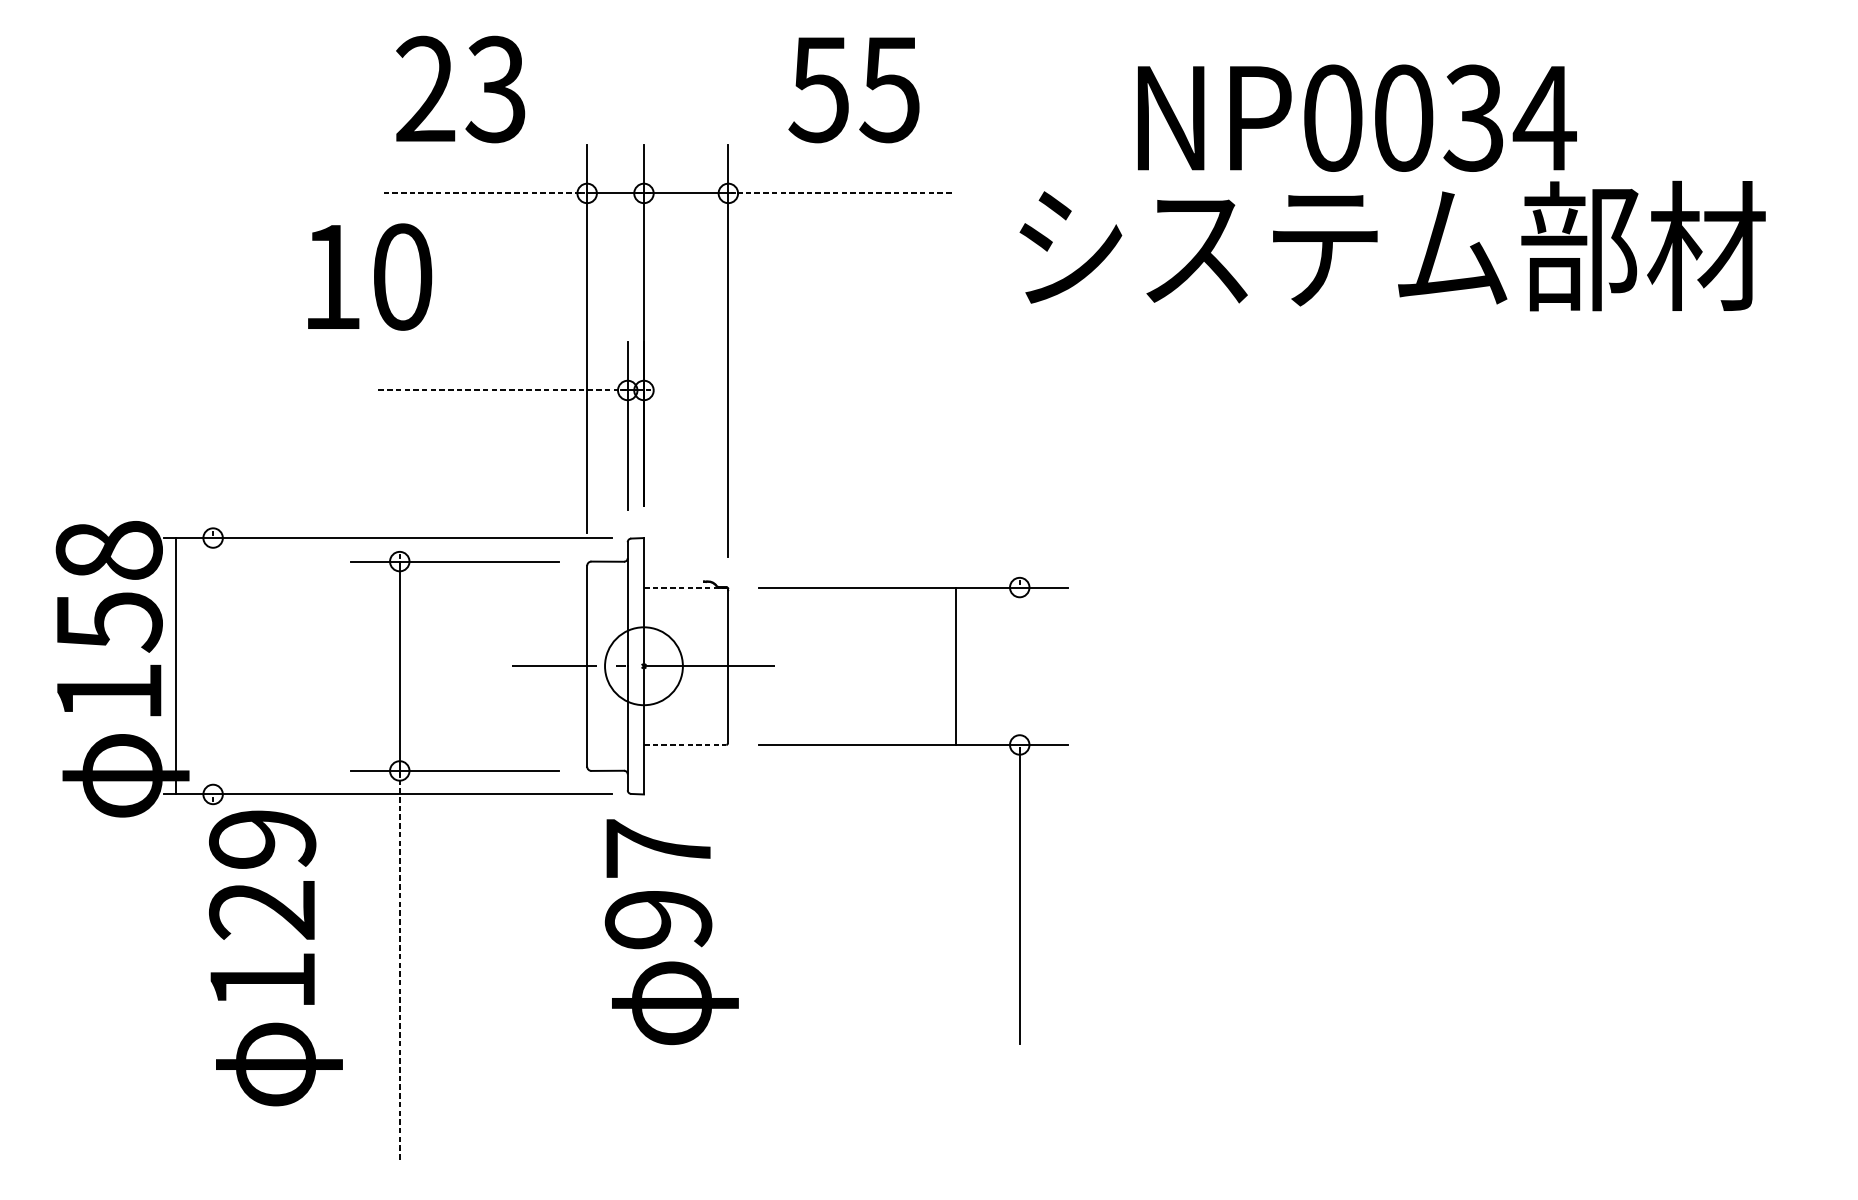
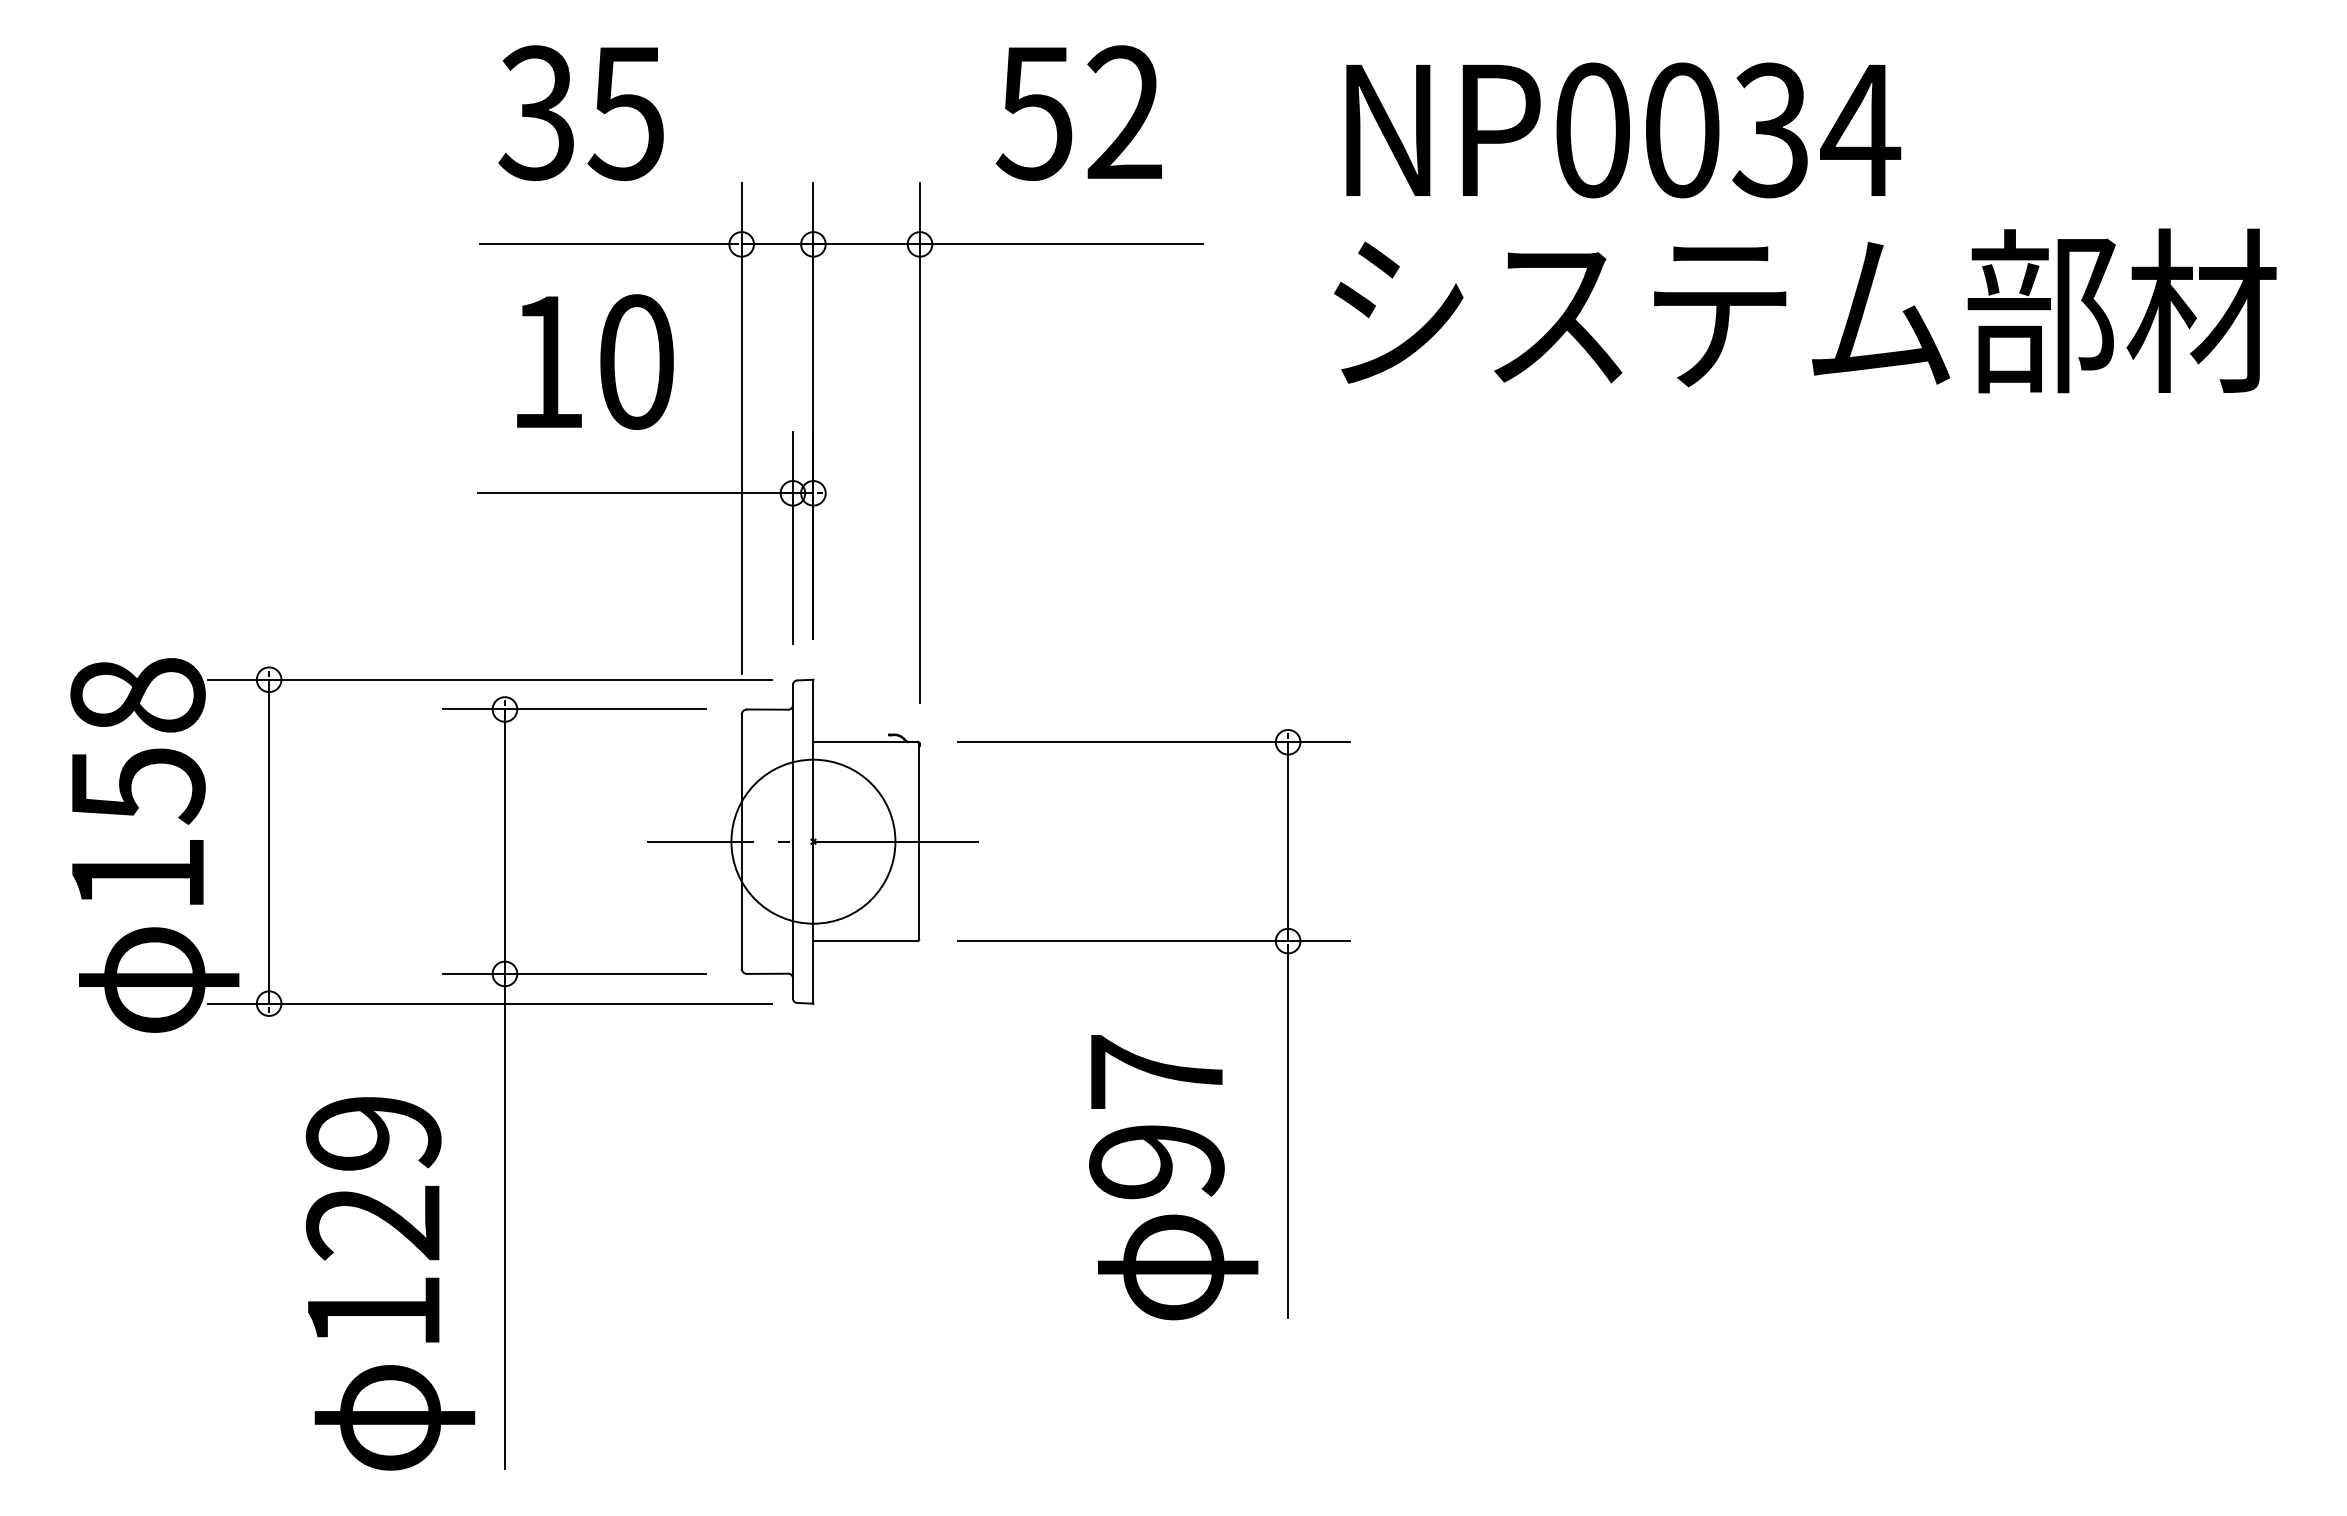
text: (459, 89) -> (580, 113), 23 -> 35
text: (889, 89) -> (1123, 113), 55 -> 52
text: (1357, 118) -> (1623, 130), moved
line: (480, 193) -> (606, 244), dashed -> solid
line: (840, 193) -> (1061, 244), dashed -> solid
text: (1392, 245) -> (1805, 310), moved
text: (370, 276) -> (595, 361), moved
line: (503, 390) -> (635, 493), dashed -> solid
line: (685, 587) -> (866, 742), dashed -> solid
line: (176, 666) -> (269, 841), moved
circle: (644, 666) -> (813, 841), size x1.67
line: (956, 666) -> (1288, 841), moved
line: (685, 745) -> (866, 941), dashed -> solid
text: (671, 932) -> (1173, 1177), moved
text: (275, 958) -> (390, 1283), moved
line: (399, 966) -> (504, 1221), dashed -> solid

